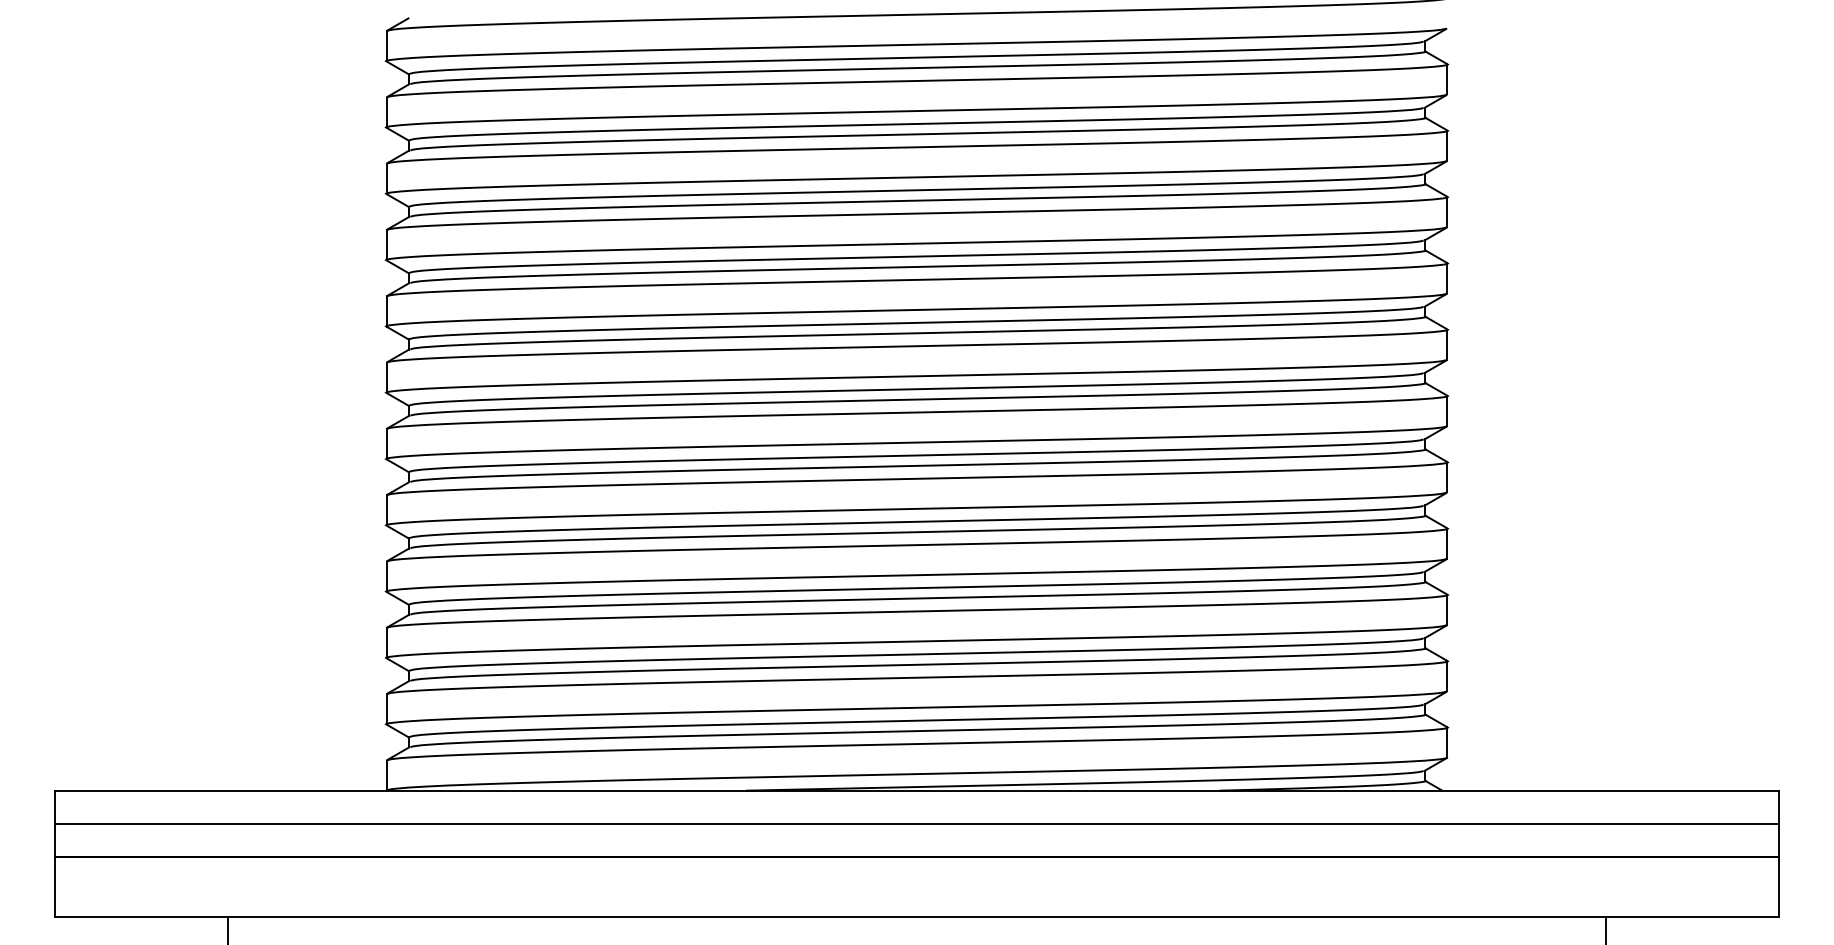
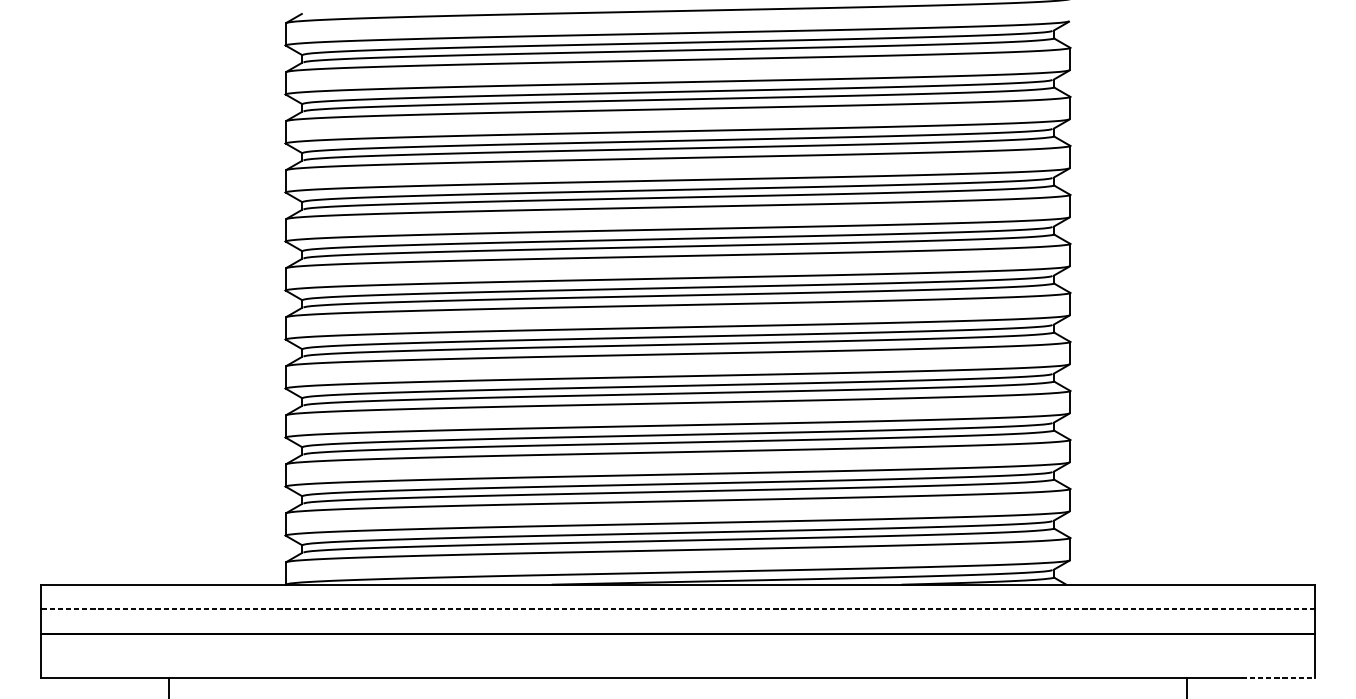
line: (917, 823) -> (678, 608), solid -> dashed
line: (1729, 916) -> (1278, 677), solid -> dashed

